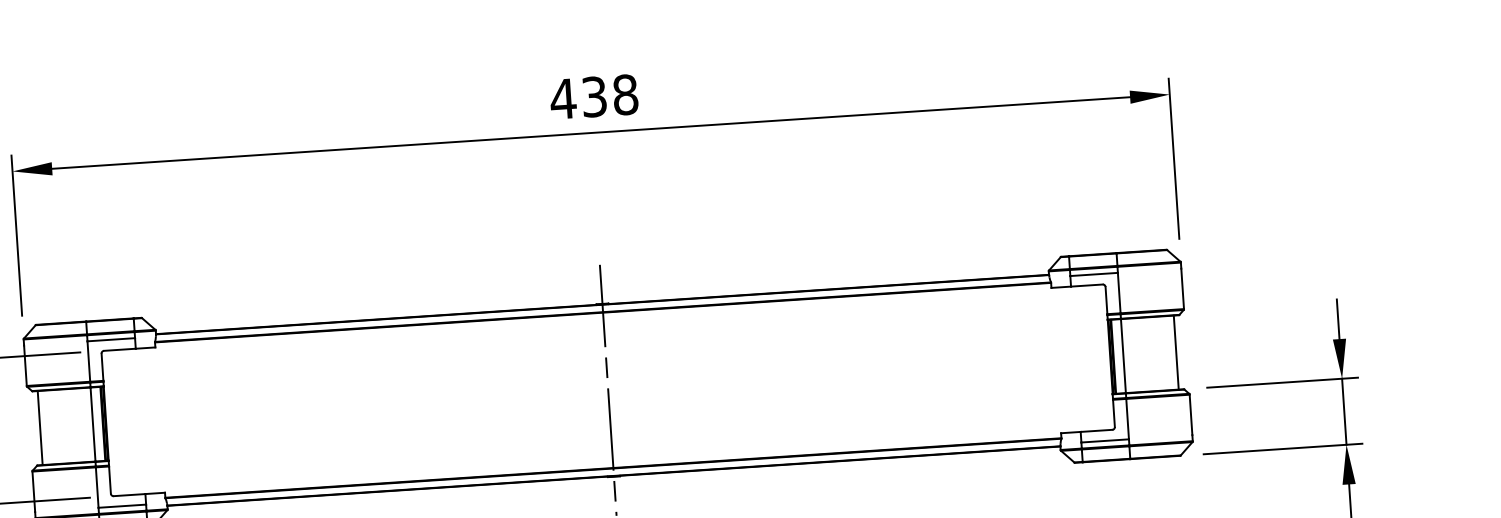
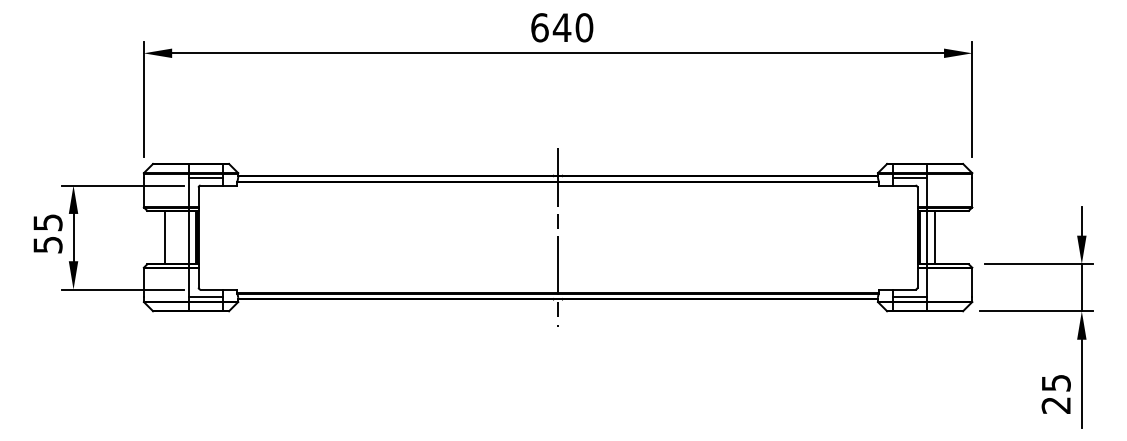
text: (593, 96) -> (561, 27), 438 -> 640
line: (1175, 352) -> (934, 237), moved
line: (40, 427) -> (165, 237), moved

